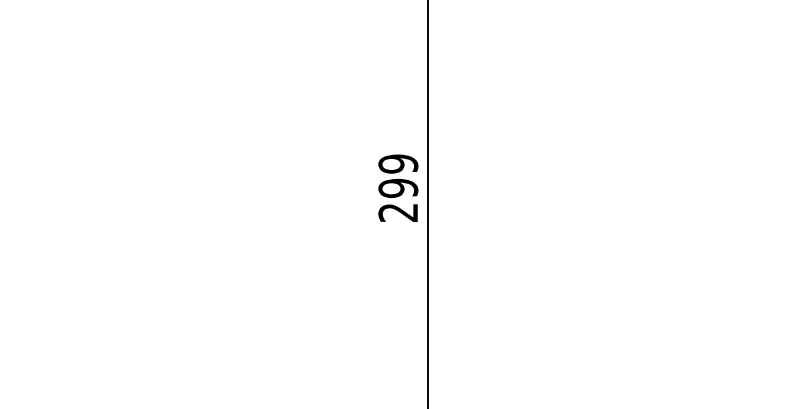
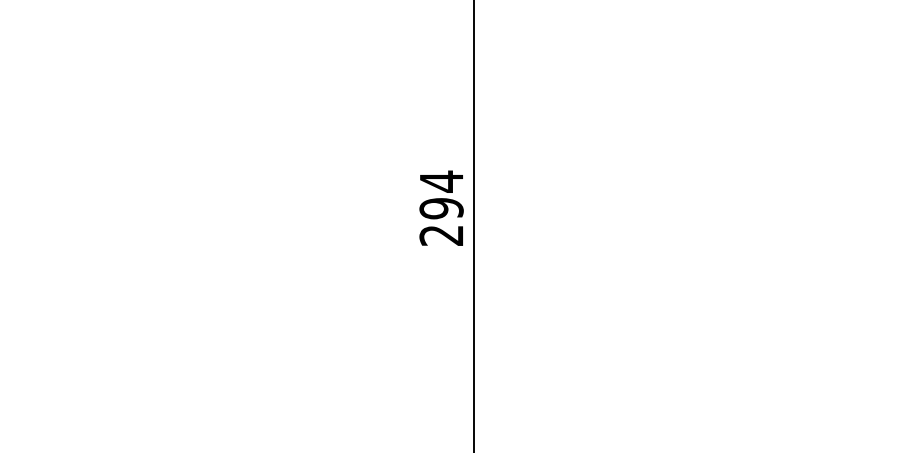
text: (398, 164) -> (441, 182), 299 -> 294

